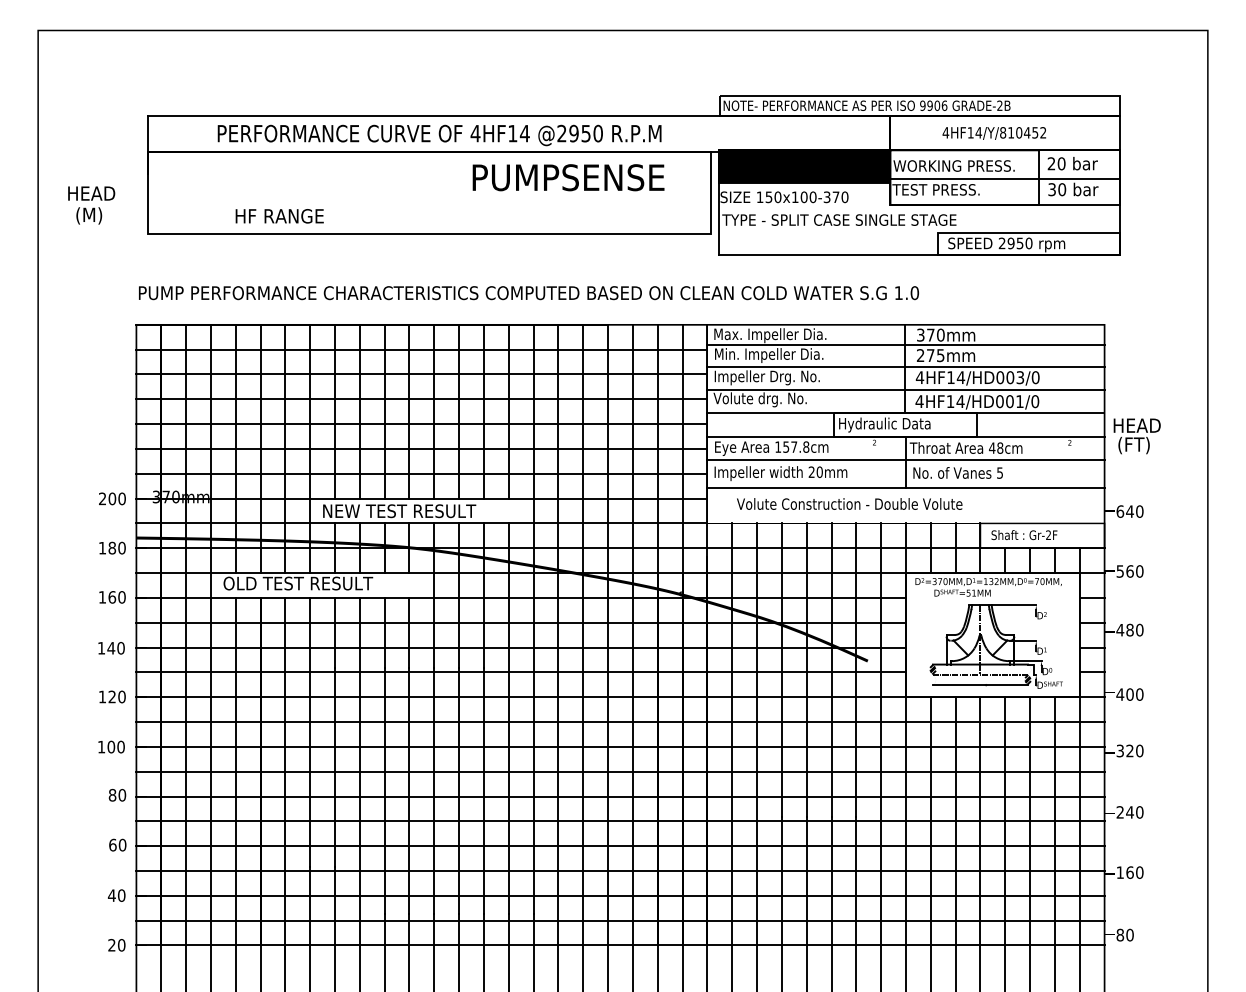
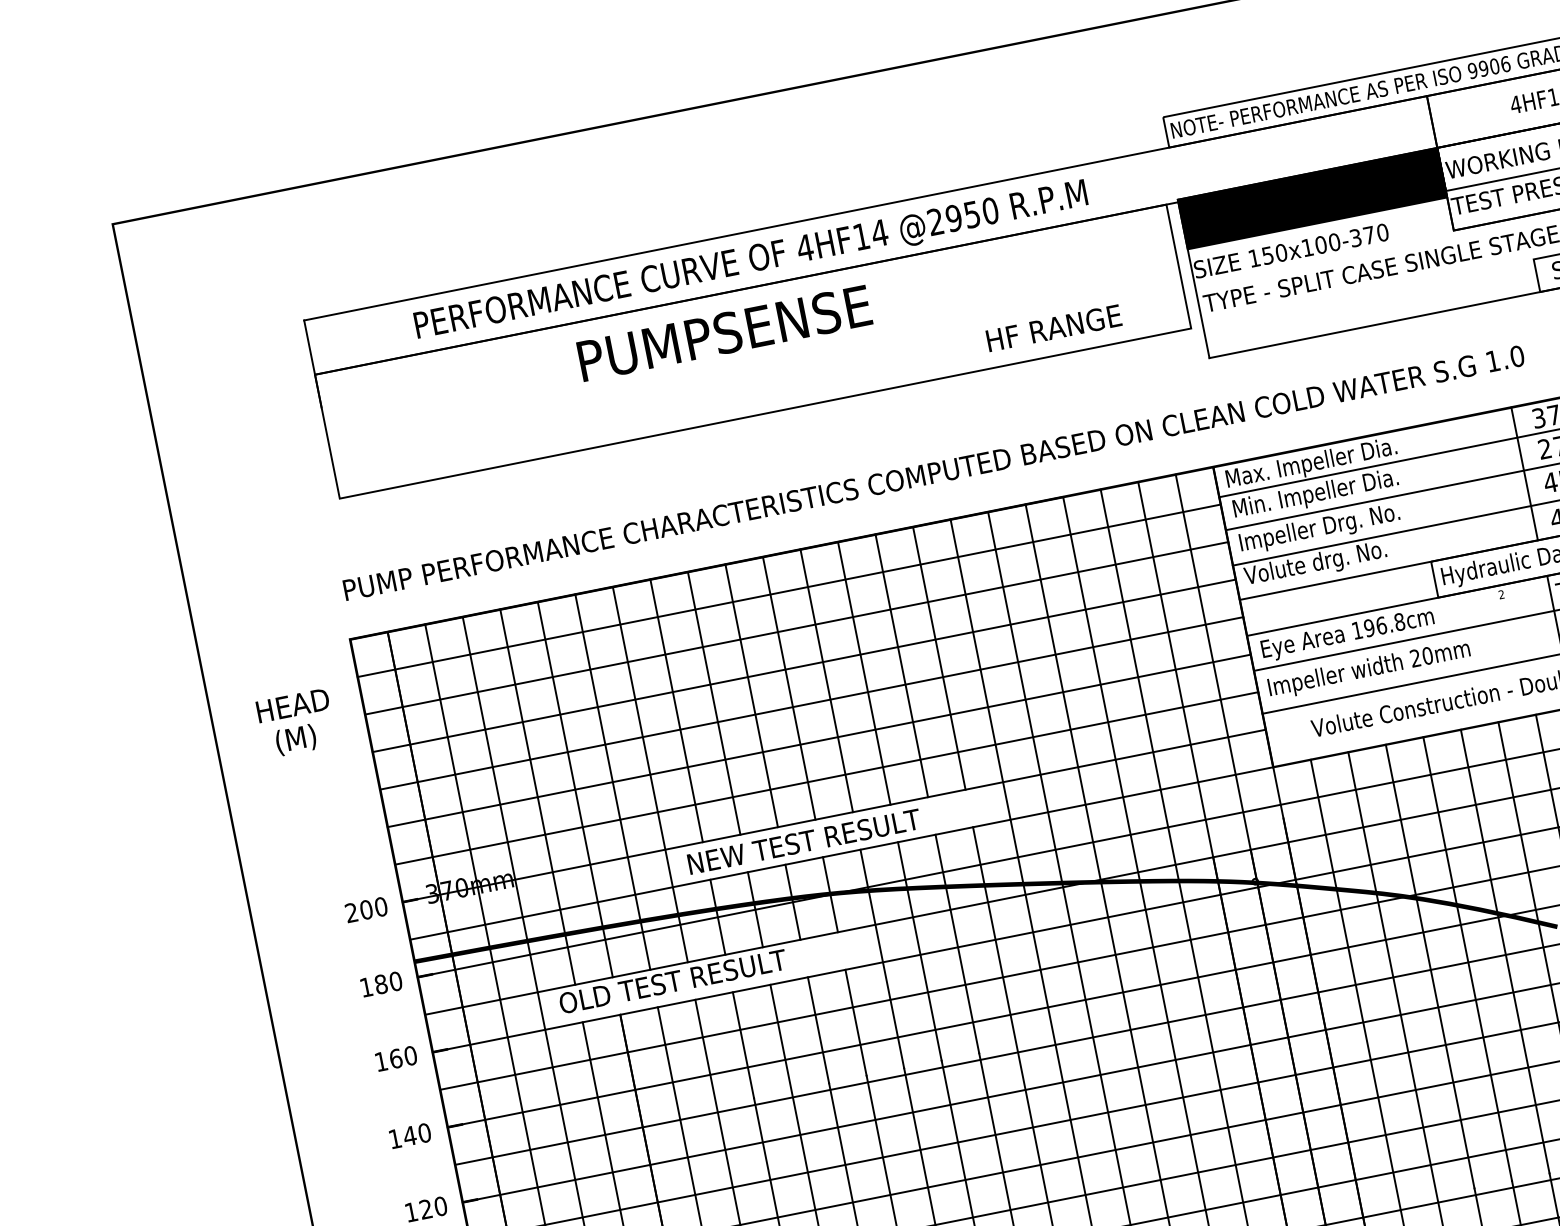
text: (568, 177) -> (724, 333), moved
text: (91, 205) -> (296, 723), moved
text: (279, 216) -> (1053, 328), moved
text: (790, 446) -> (1375, 625), 157.8cm -> 196.8cm

